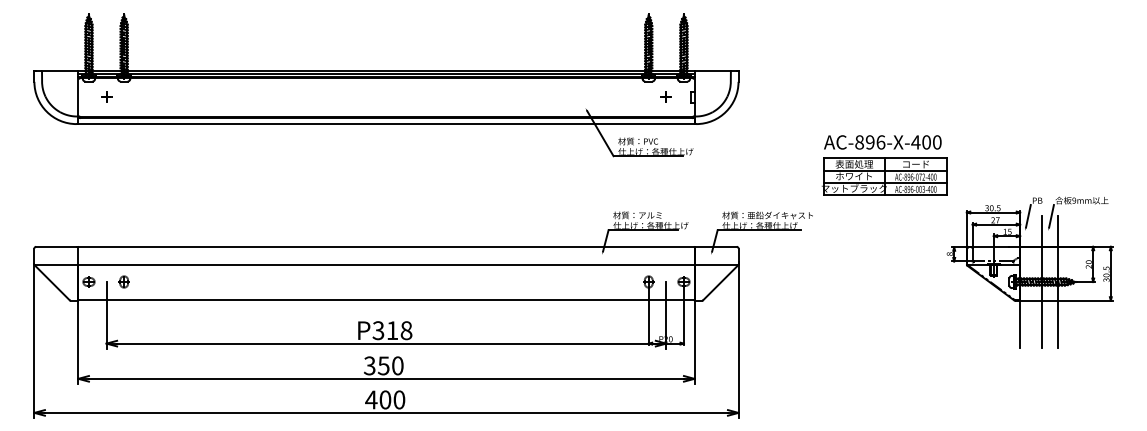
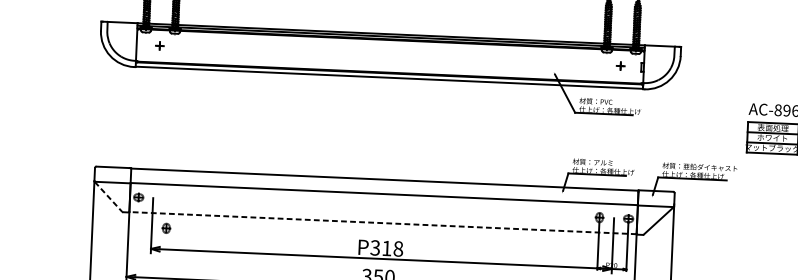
part: (123, 281) -> (165, 227), moved
line: (52, 282) -> (108, 196), solid -> dashed
line: (385, 300) -> (382, 223), solid -> dashed

